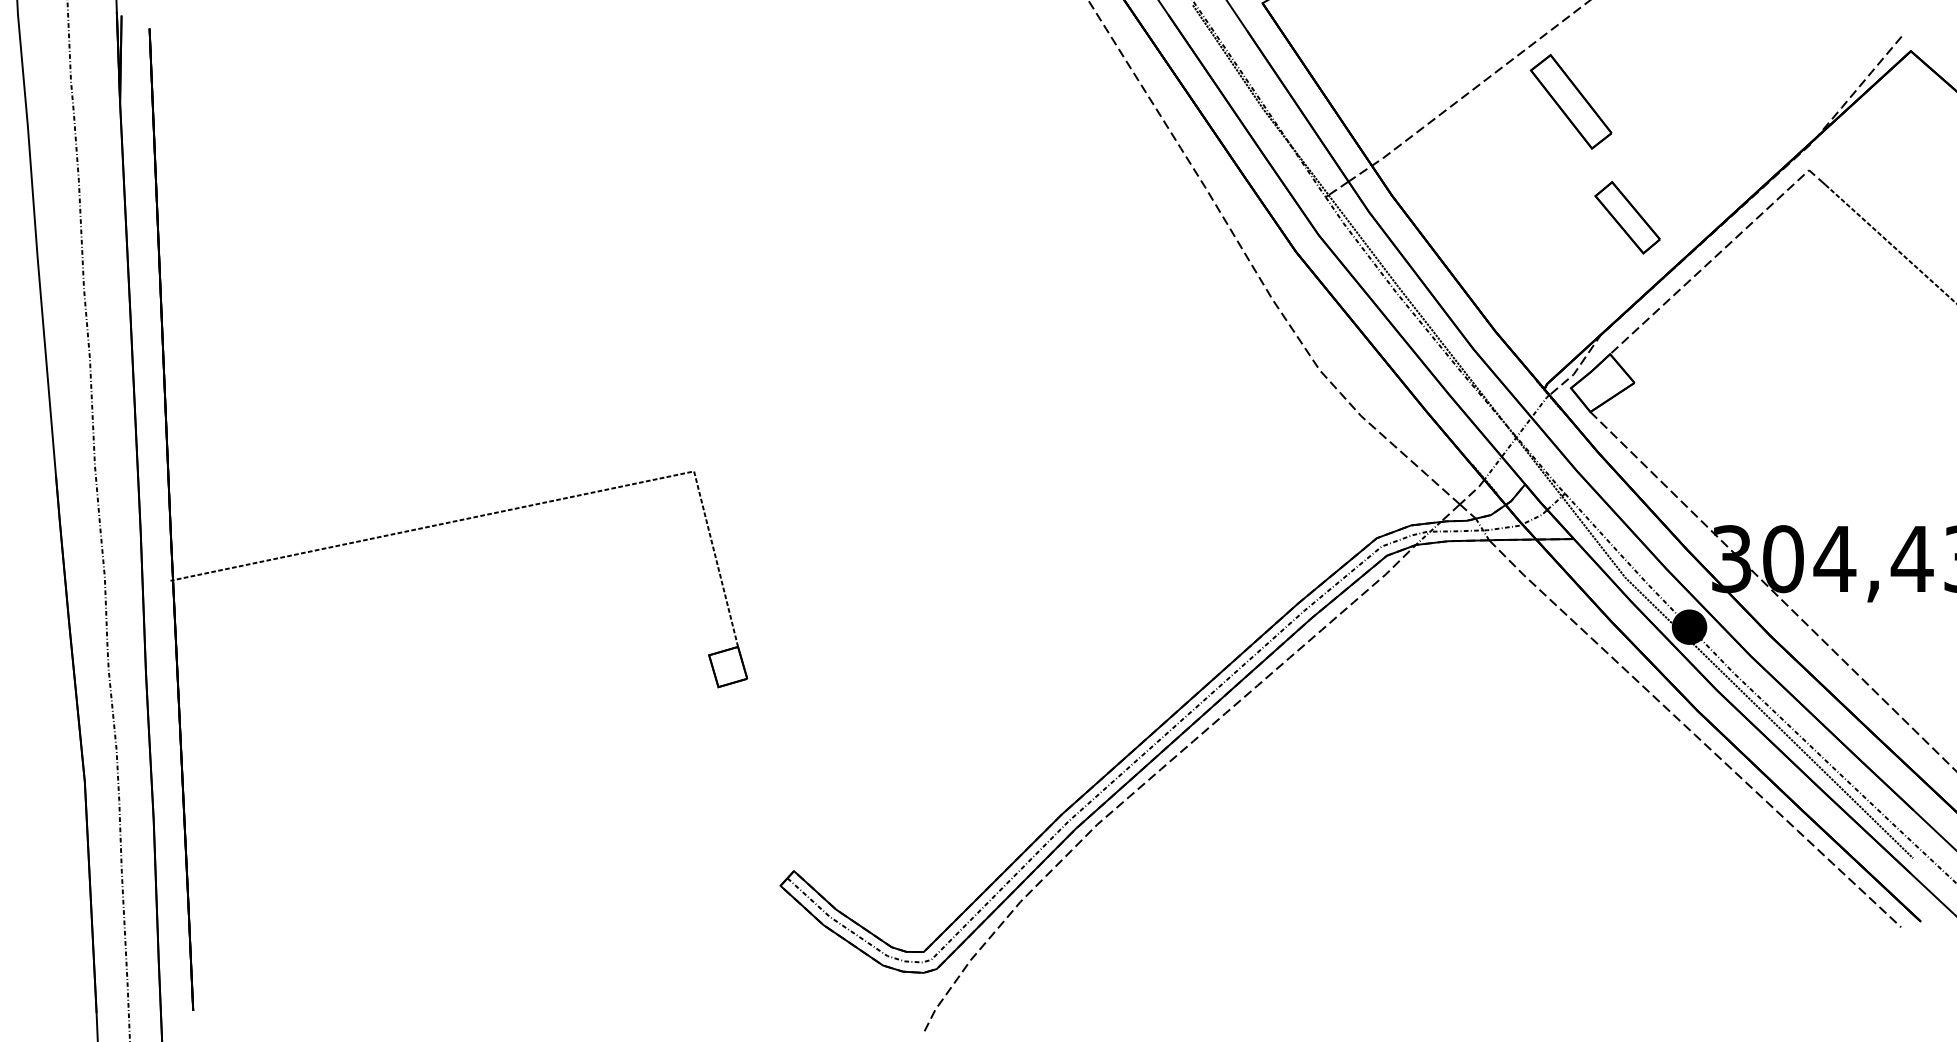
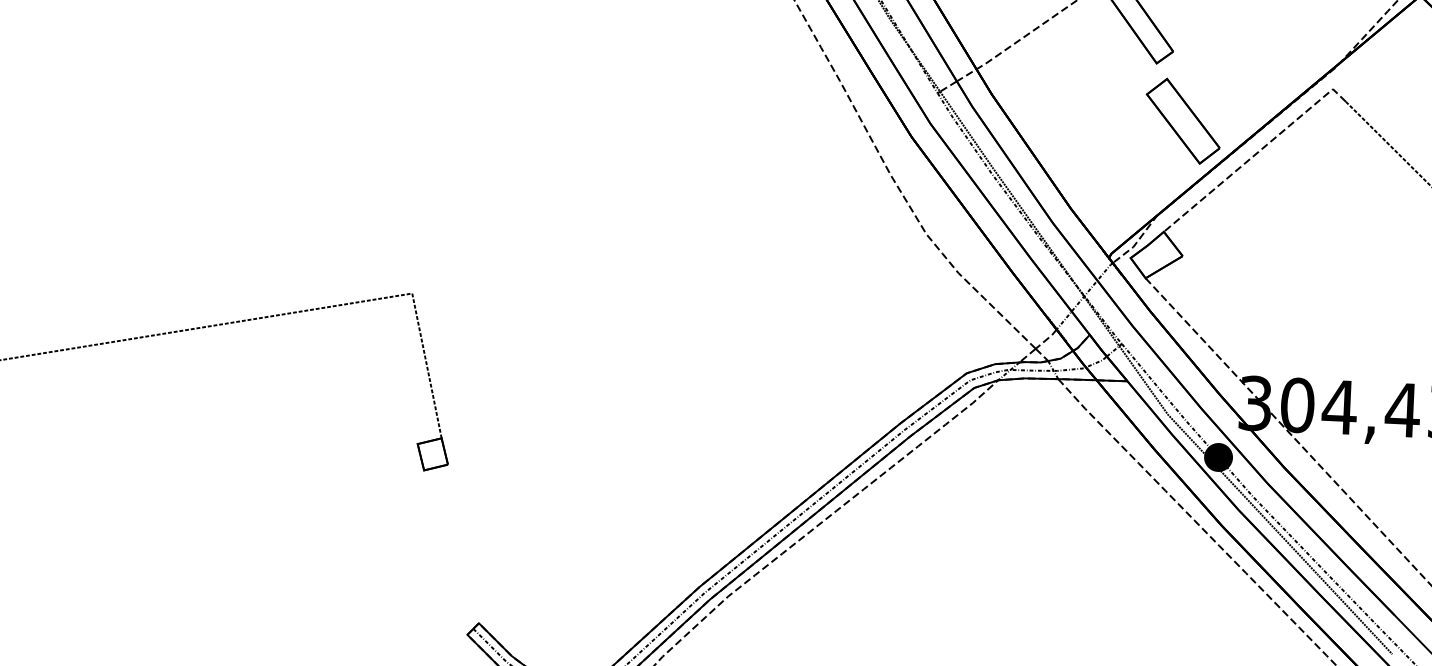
part: (1627, 217) -> (1183, 120), size x1.43

